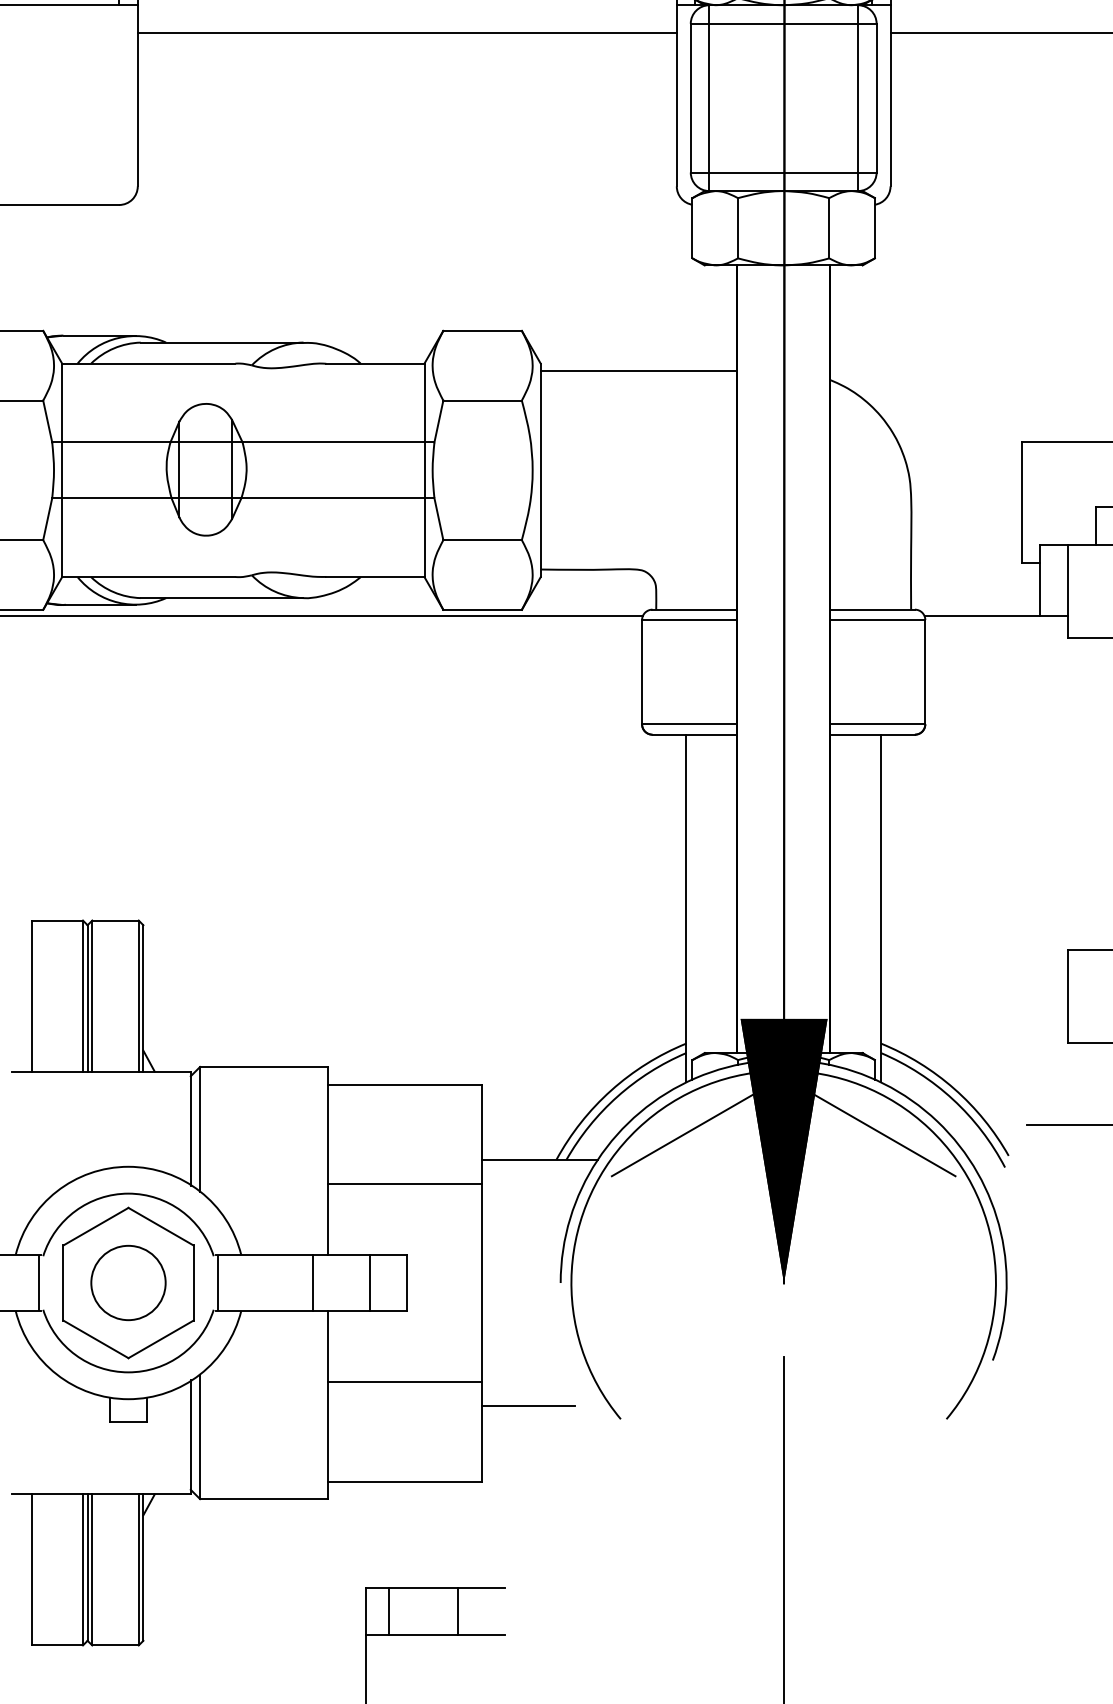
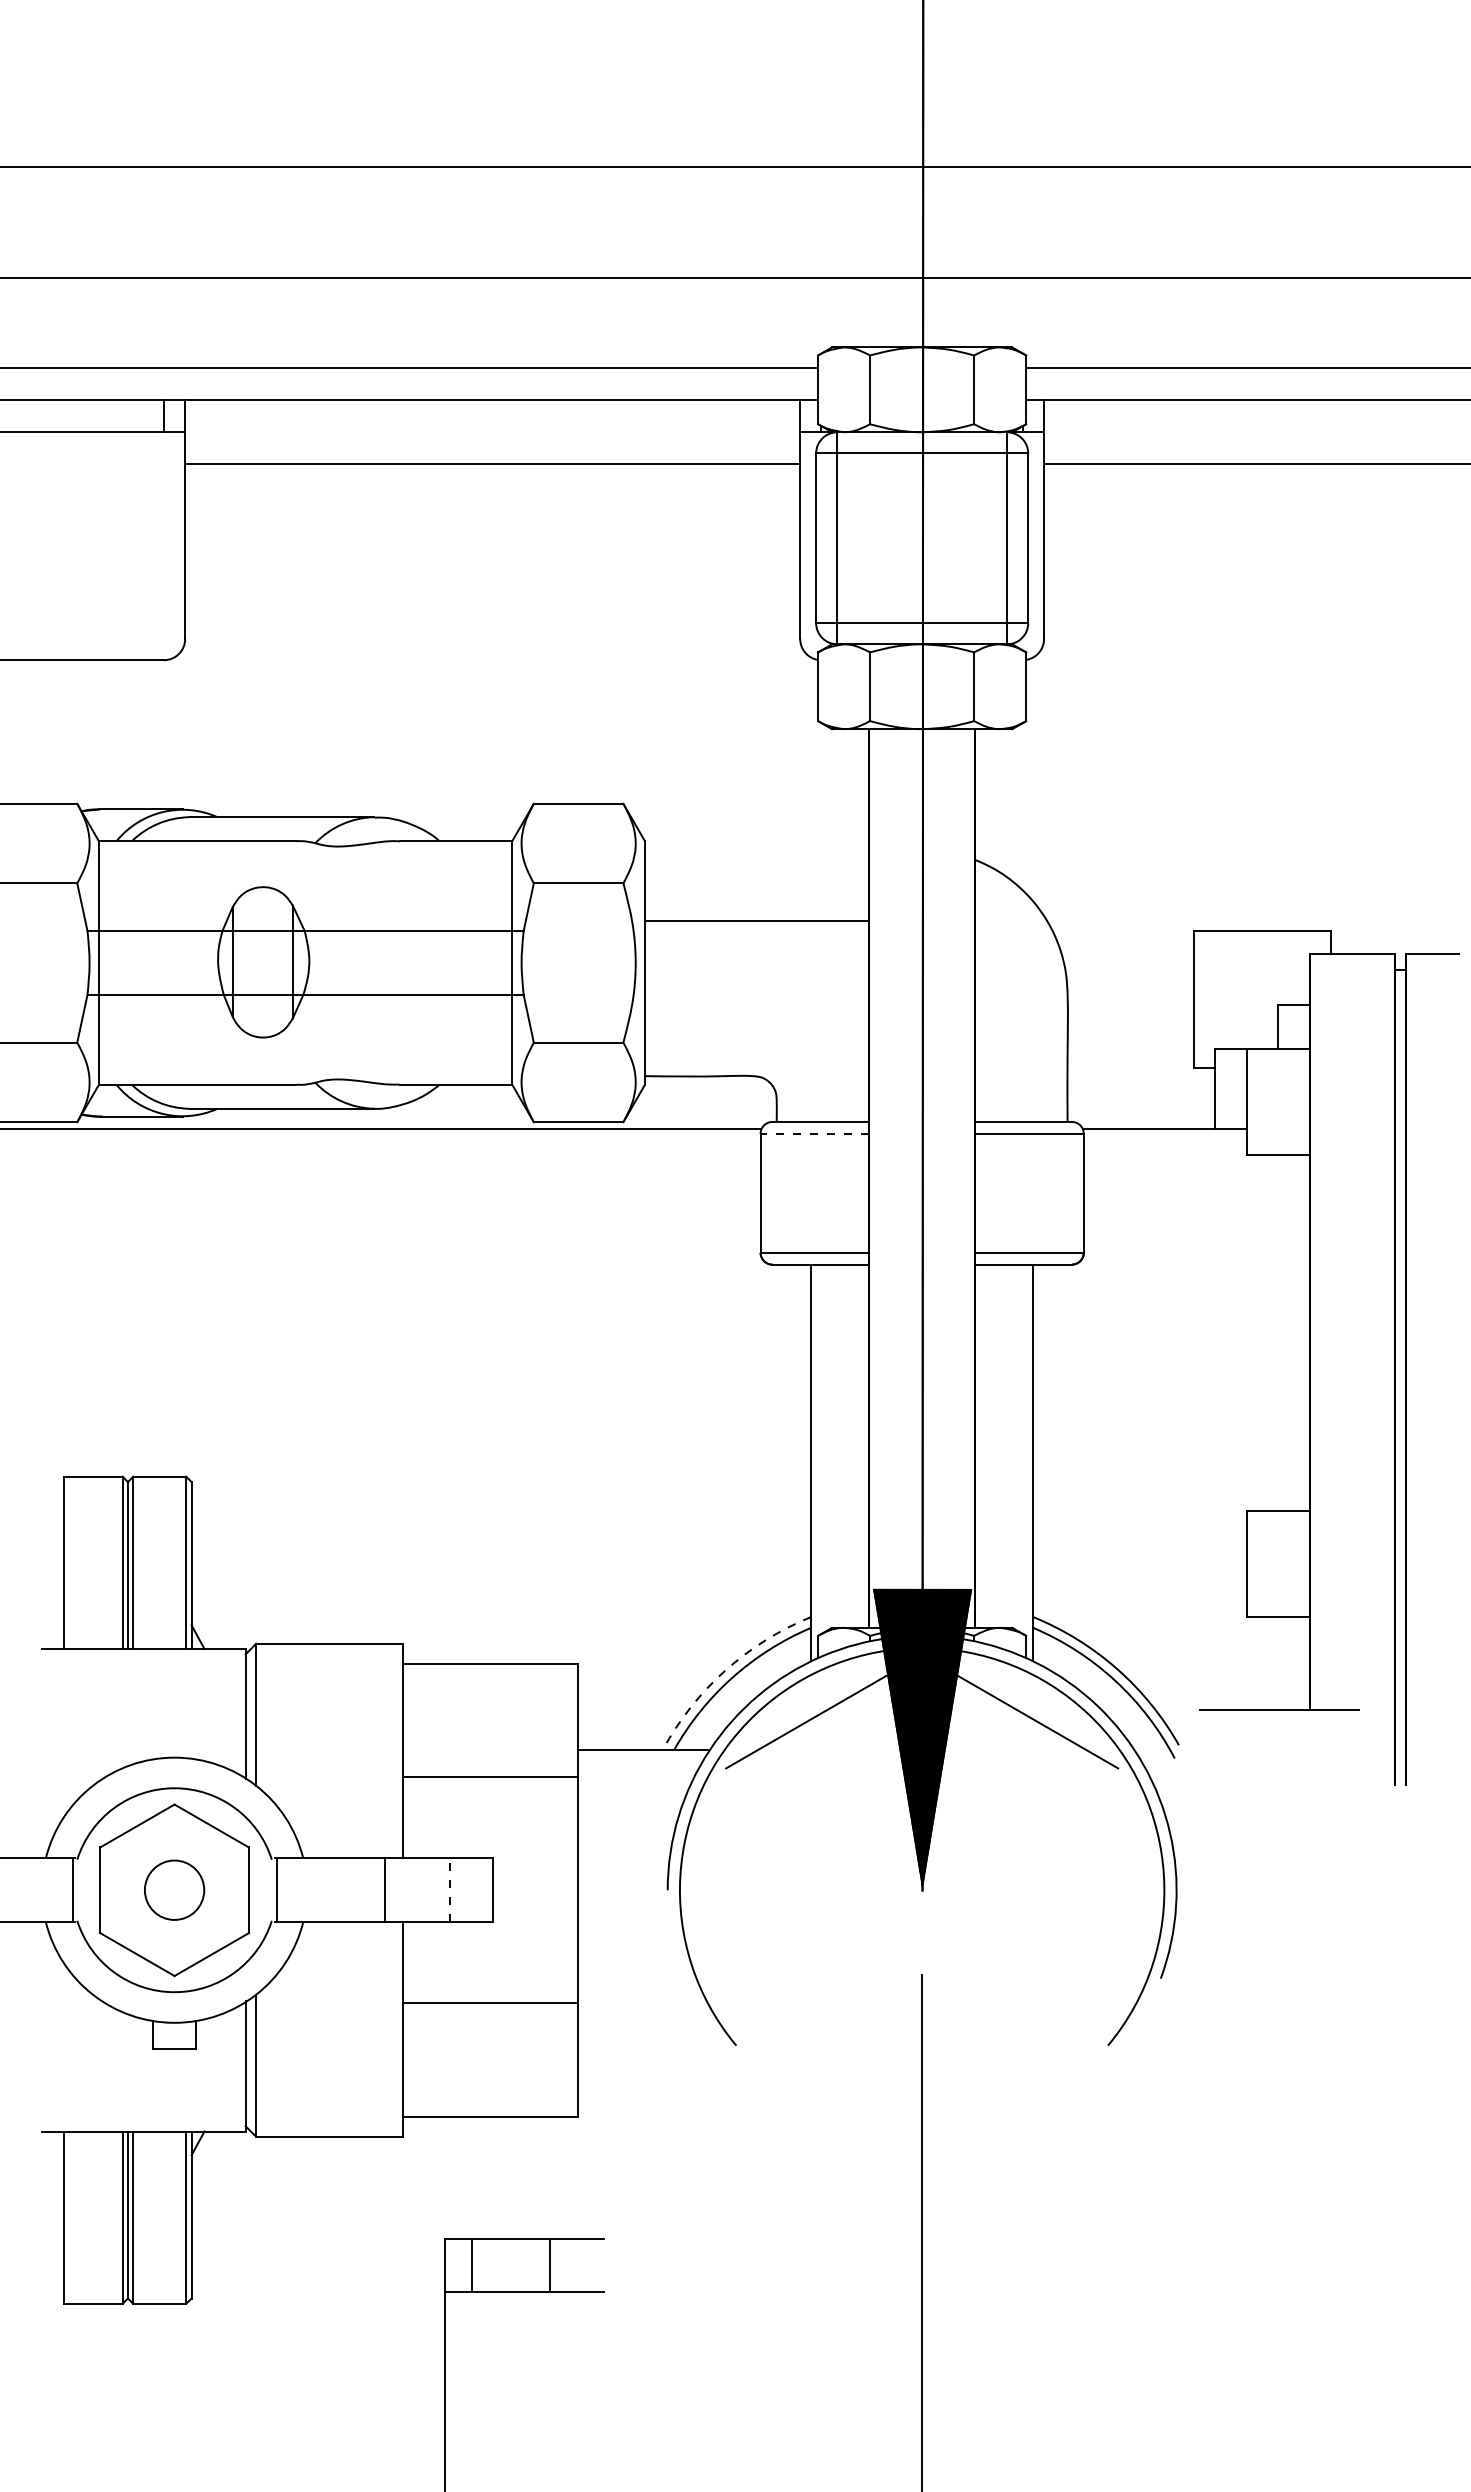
line: (638, 370) -> (756, 920), moved
line: (689, 619) -> (814, 1133), solid -> dashed
arc: (611, 1090) -> (725, 1670), solid -> dashed
circle: (128, 1282) -> (174, 1889), size x0.7
line: (370, 1283) -> (450, 1890), solid -> dashed
line: (528, 1405) -> (630, 2030), removed

